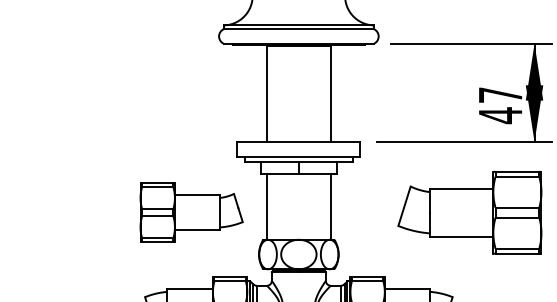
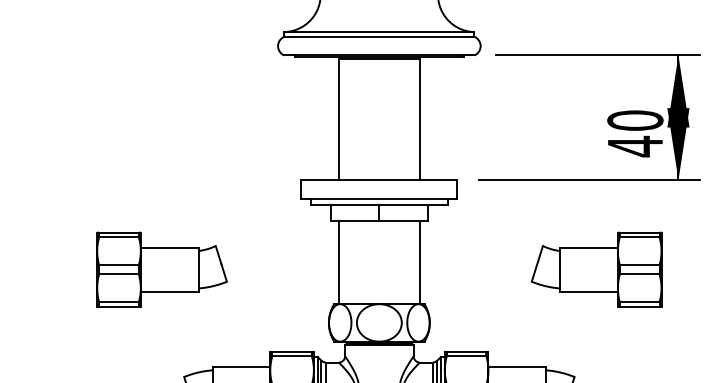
text: (500, 95) -> (635, 121), 47 -> 40
part: (191, 212) -> (161, 269), moved
part: (470, 212) -> (597, 269), size x0.71

